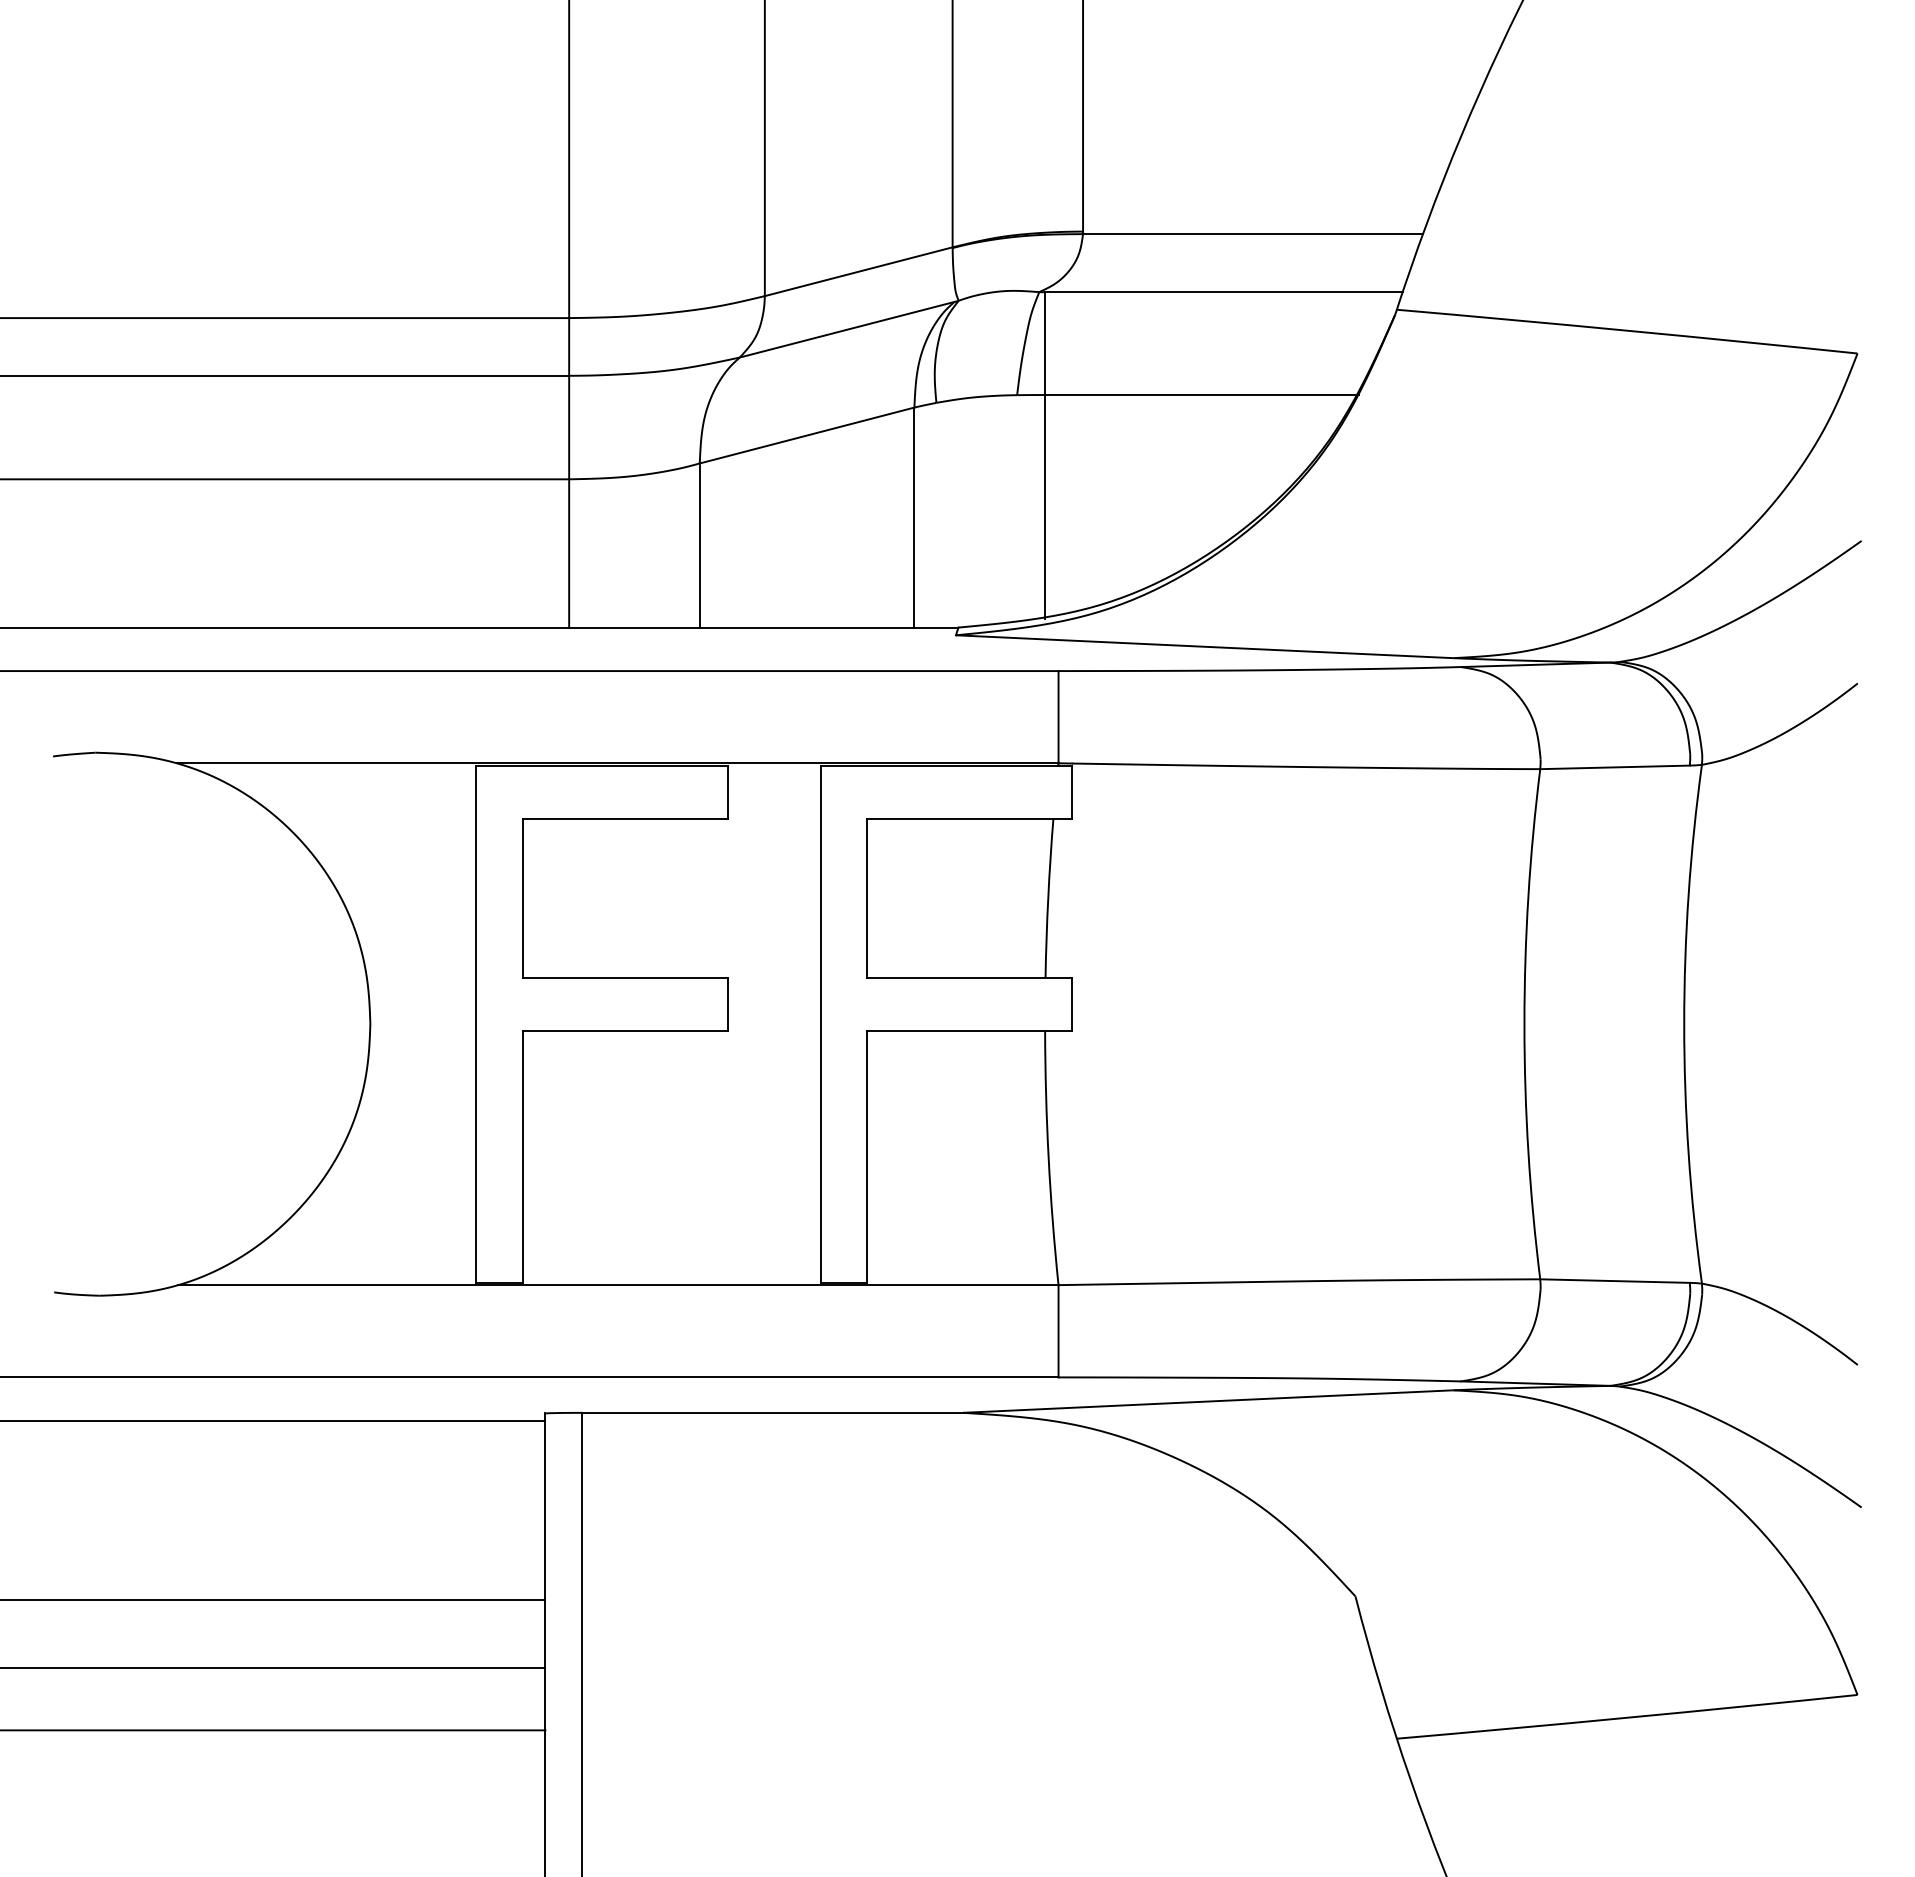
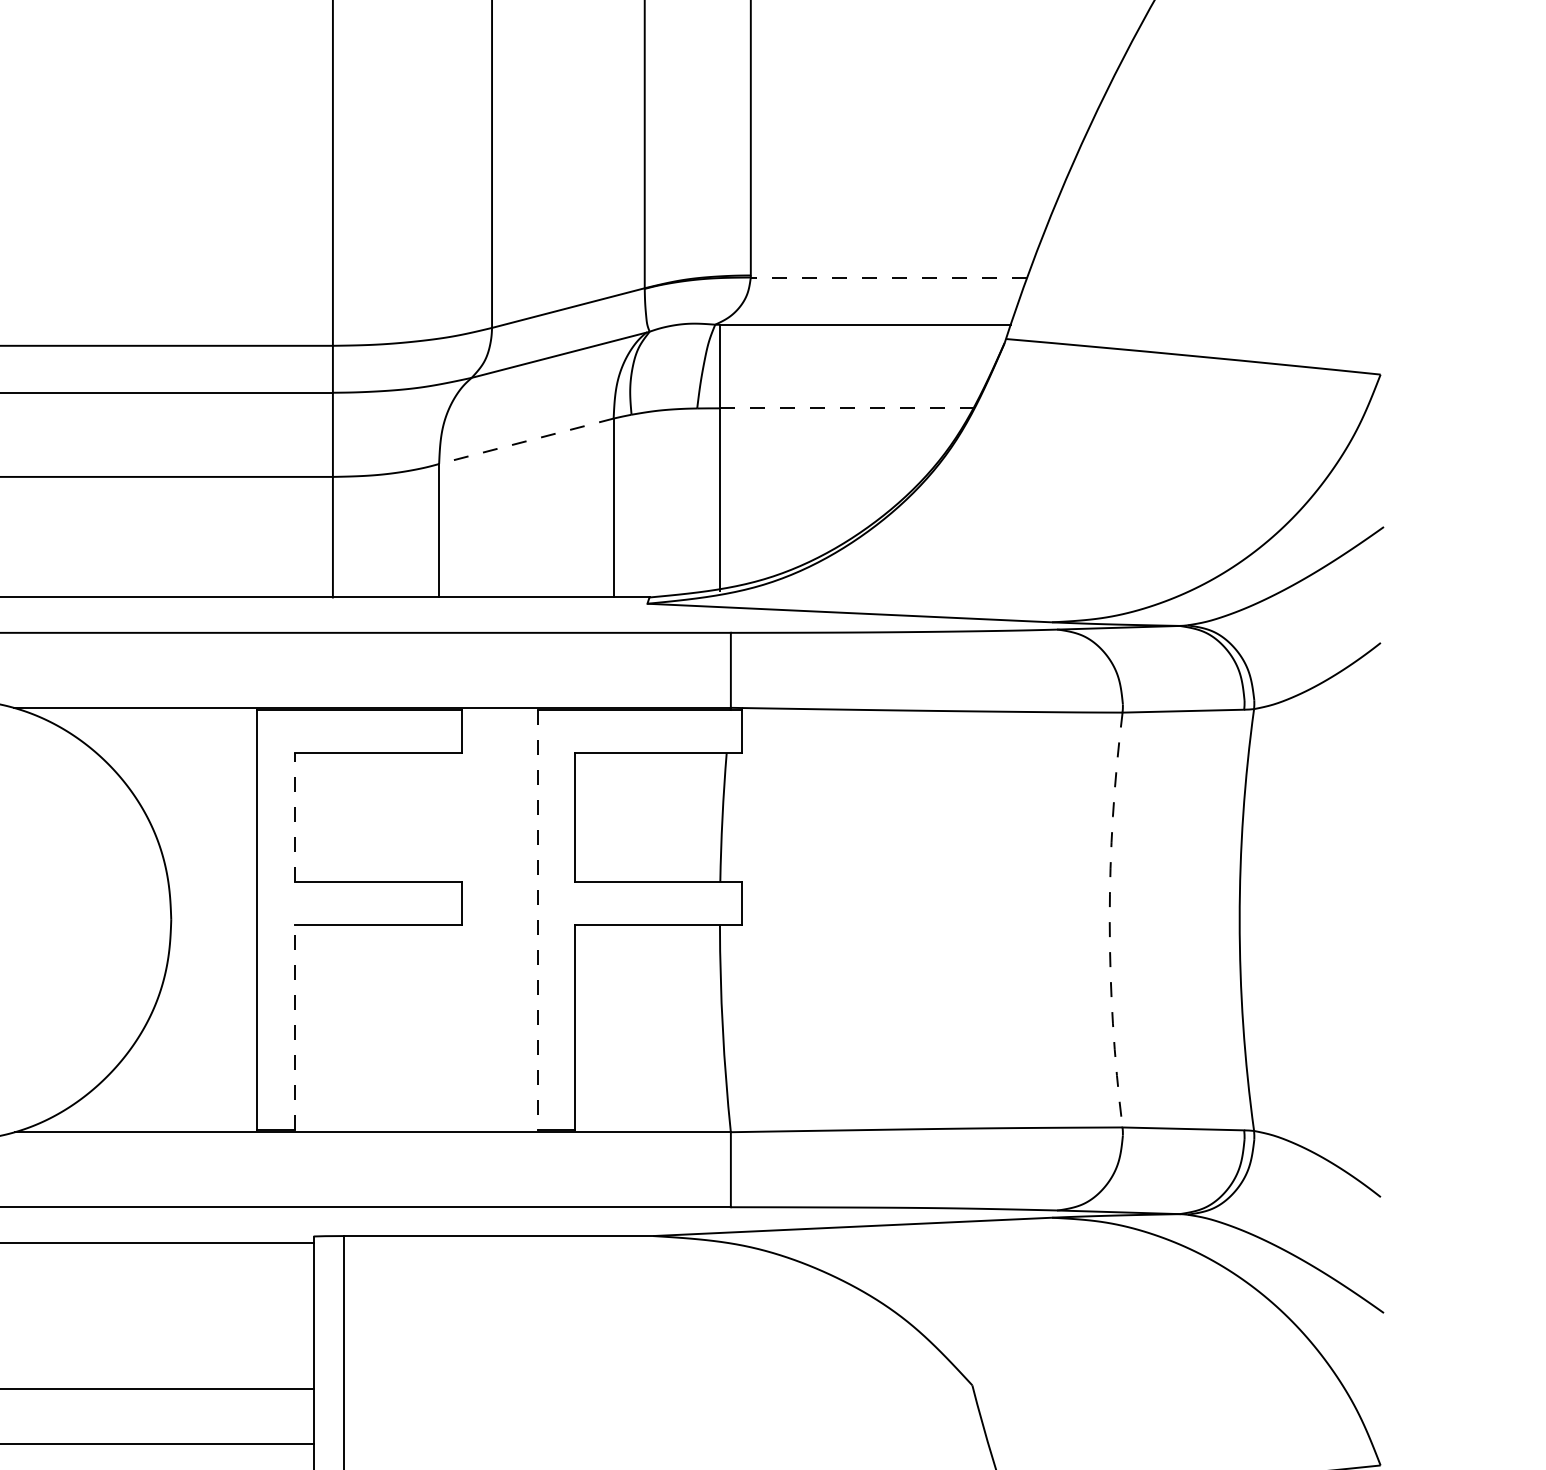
line: (1252, 234) -> (888, 277), solid -> dashed
line: (1202, 395) -> (847, 408), solid -> dashed
line: (807, 435) -> (526, 441), solid -> dashed
line: (522, 897) -> (294, 816), solid -> dashed
line: (820, 1024) -> (537, 920), solid -> dashed
arc: (1524, 1024) -> (1109, 920), solid -> dashed
line: (522, 1156) -> (294, 1027), solid -> dashed

